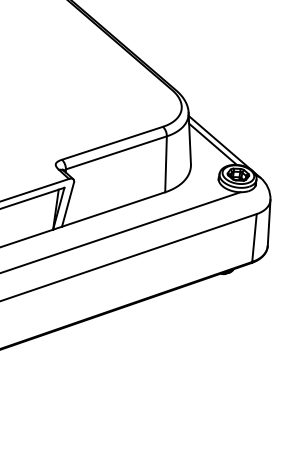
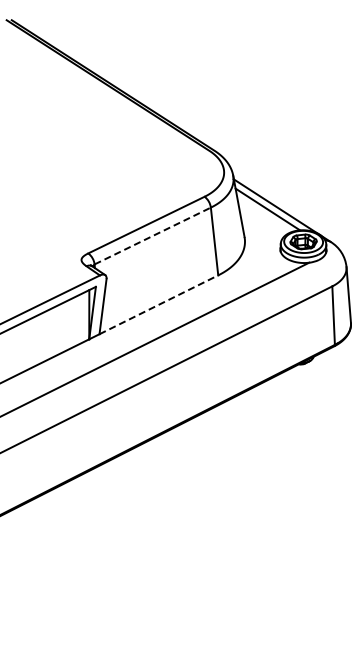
line: (116, 153) -> (152, 236), solid -> dashed
line: (114, 209) -> (159, 304), solid -> dashed

